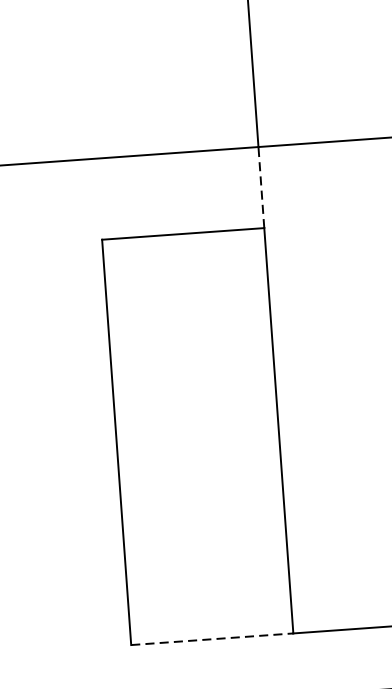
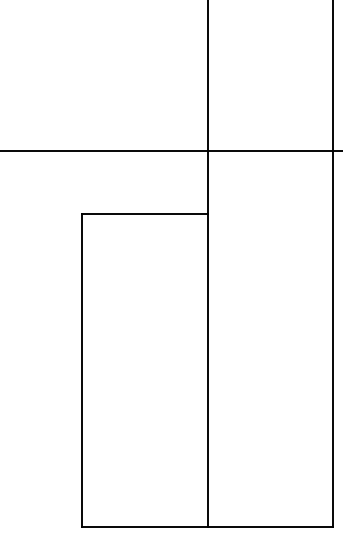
line: (260, 186) -> (207, 181), dashed -> solid
line: (212, 639) -> (145, 527), dashed -> solid

